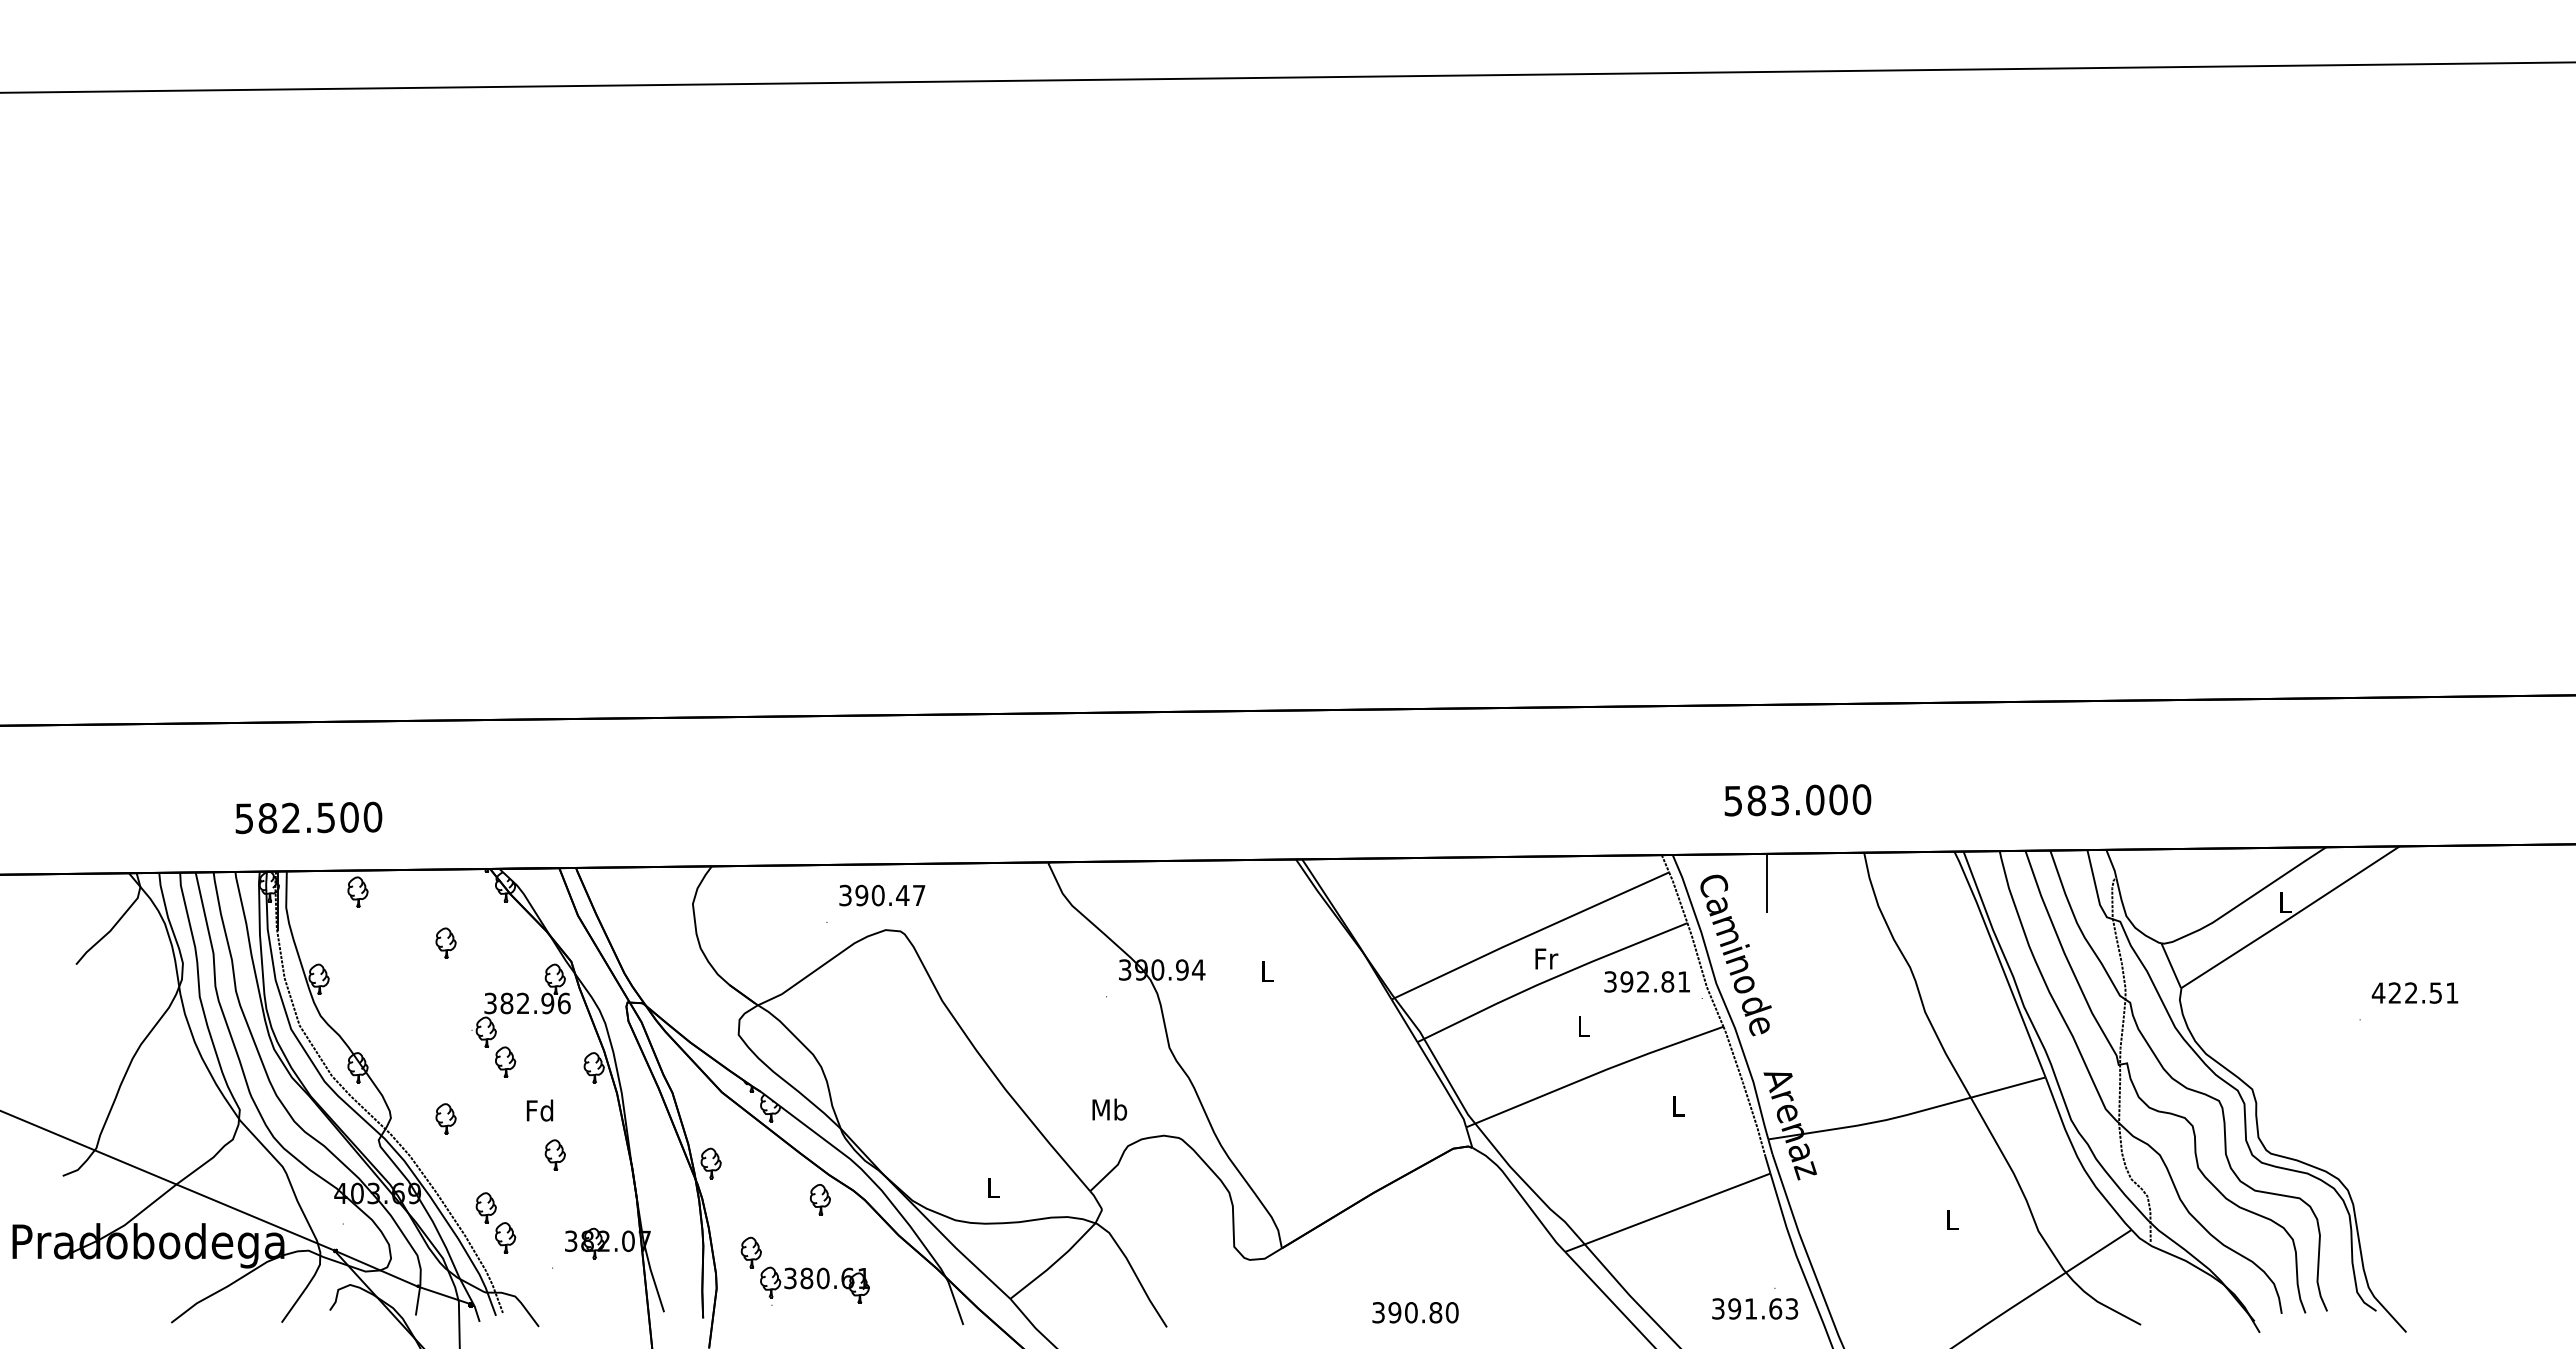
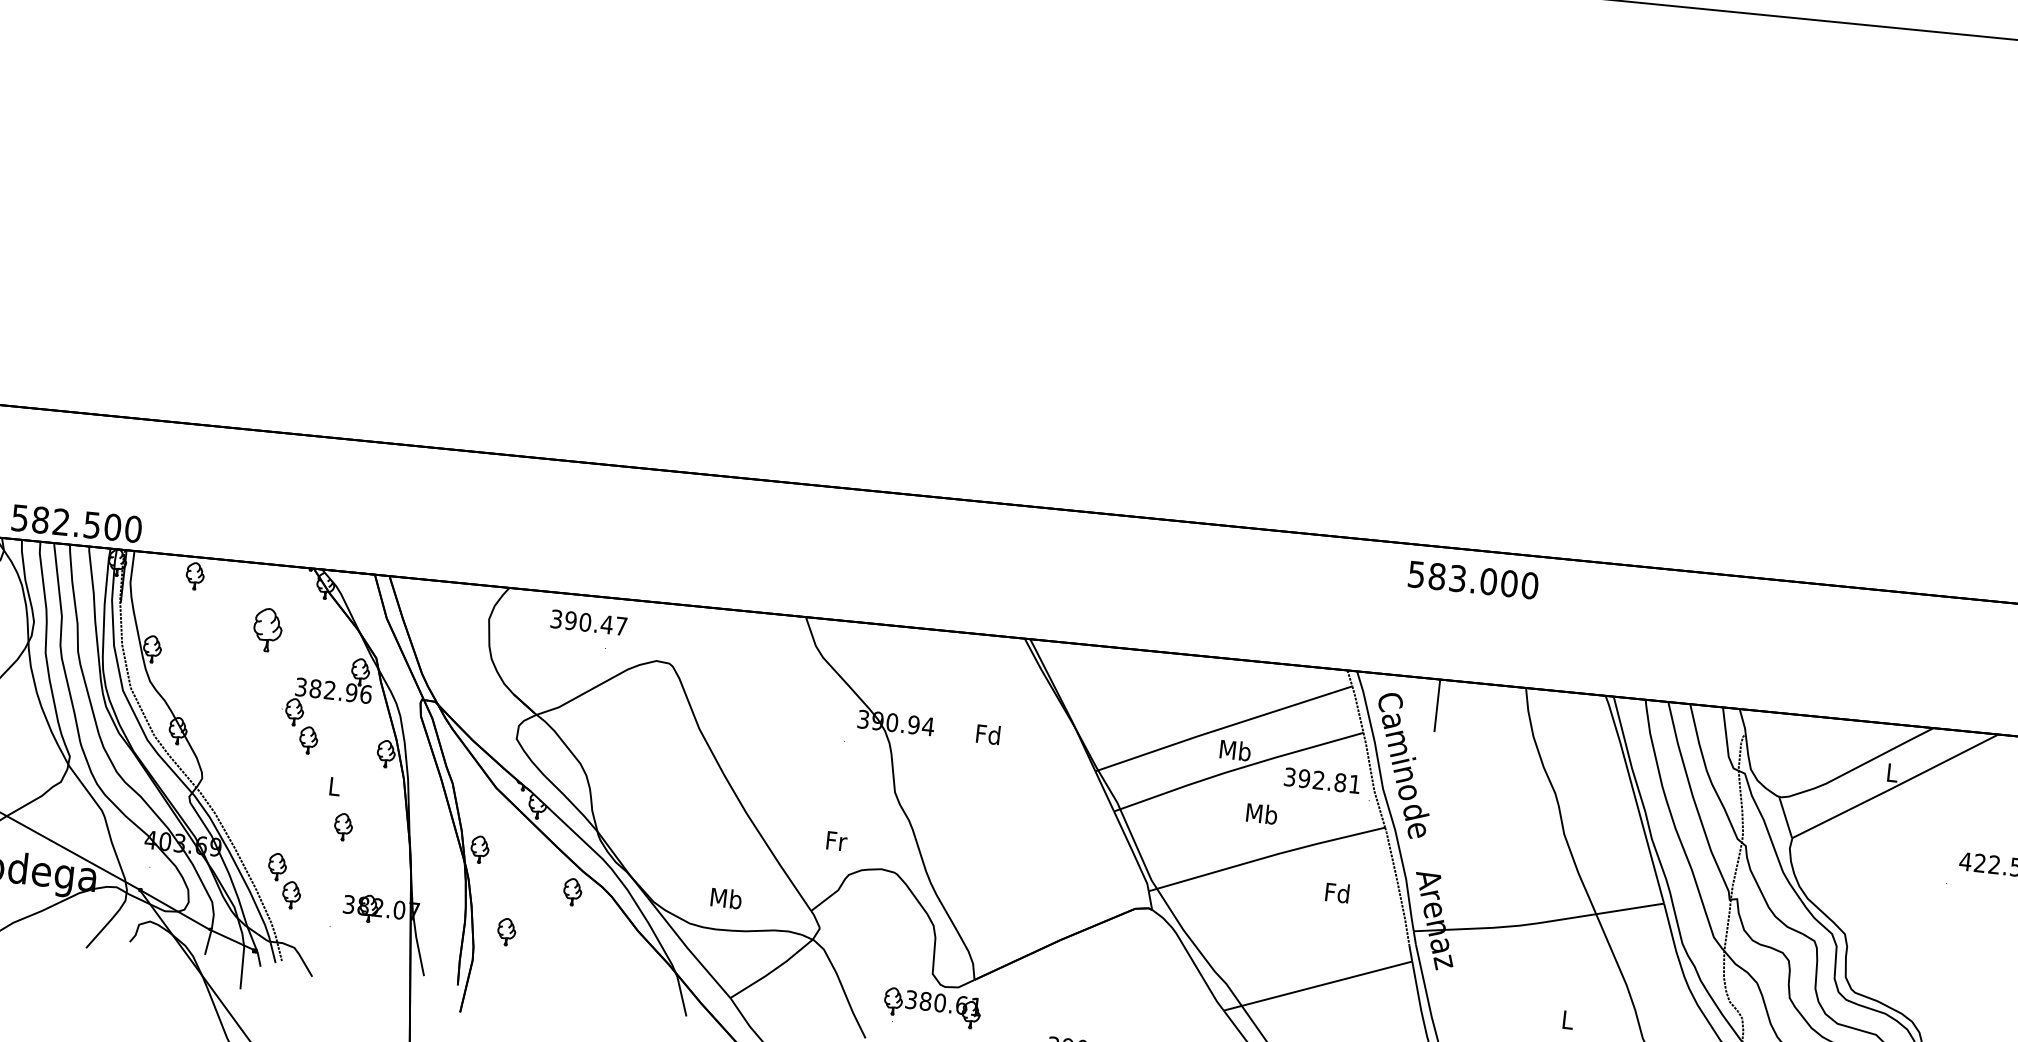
text: (1797, 800) -> (1473, 580), moved
text: (308, 817) -> (76, 523), moved
text: (882, 895) -> (589, 622), moved
part: (445, 942) -> (267, 629), size x1.6
text: (1546, 958) -> (1235, 750), Fr -> Mb
text: (1266, 971) -> (987, 734), L -> Fd
text: (1583, 1026) -> (1261, 813), L -> Mb
text: (1678, 1105) -> (1337, 892), L -> Fd
text: (1109, 1109) -> (836, 840), Mb -> Fr
text: (539, 1110) -> (333, 786), Fd -> L
part: (445, 1118) -> (250, 784), removed
text: (993, 1187) -> (726, 898), L -> Mb
part: (814, 1285) -> (931, 1008), moved

